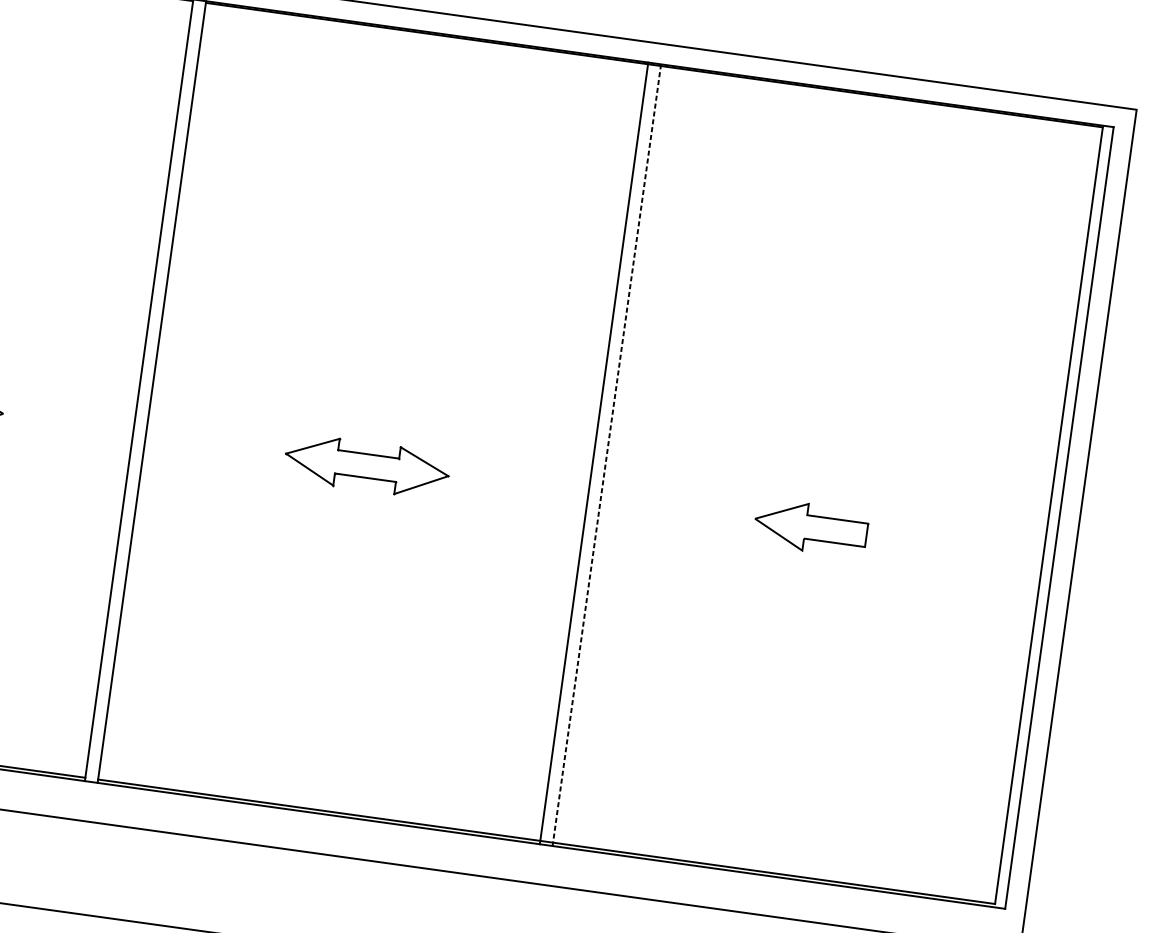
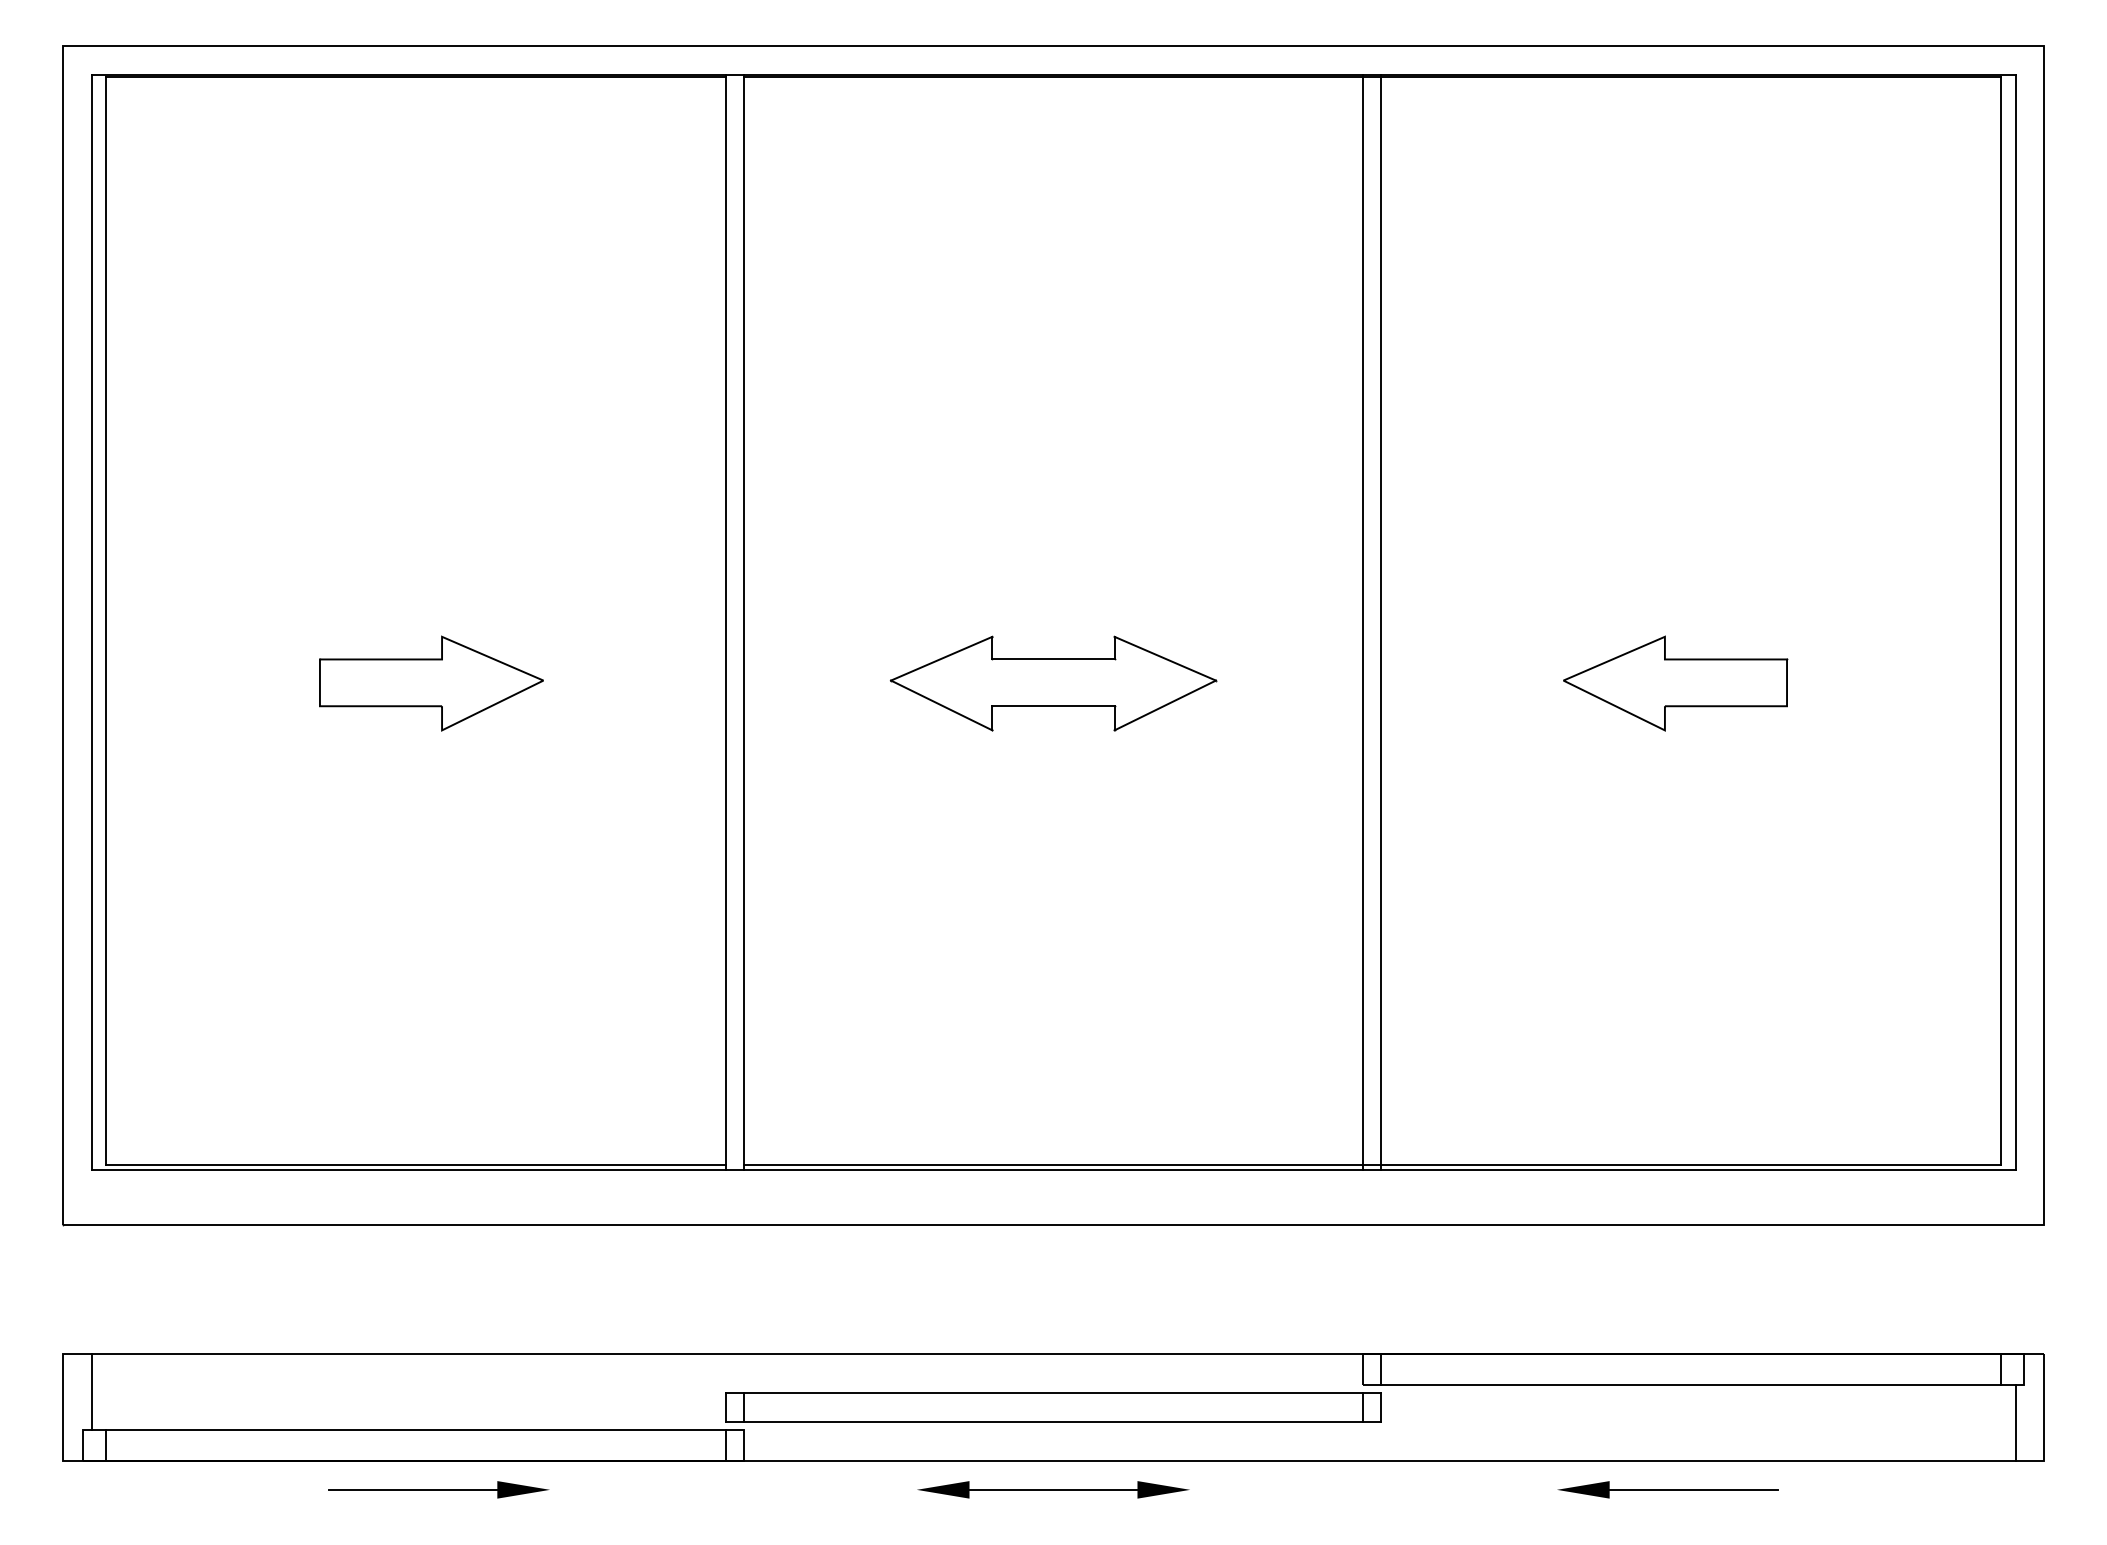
line: (607, 455) -> (1381, 622), dashed -> solid
part: (366, 466) -> (1053, 683), size x1.43
part: (810, 527) -> (1675, 683), size x1.43

